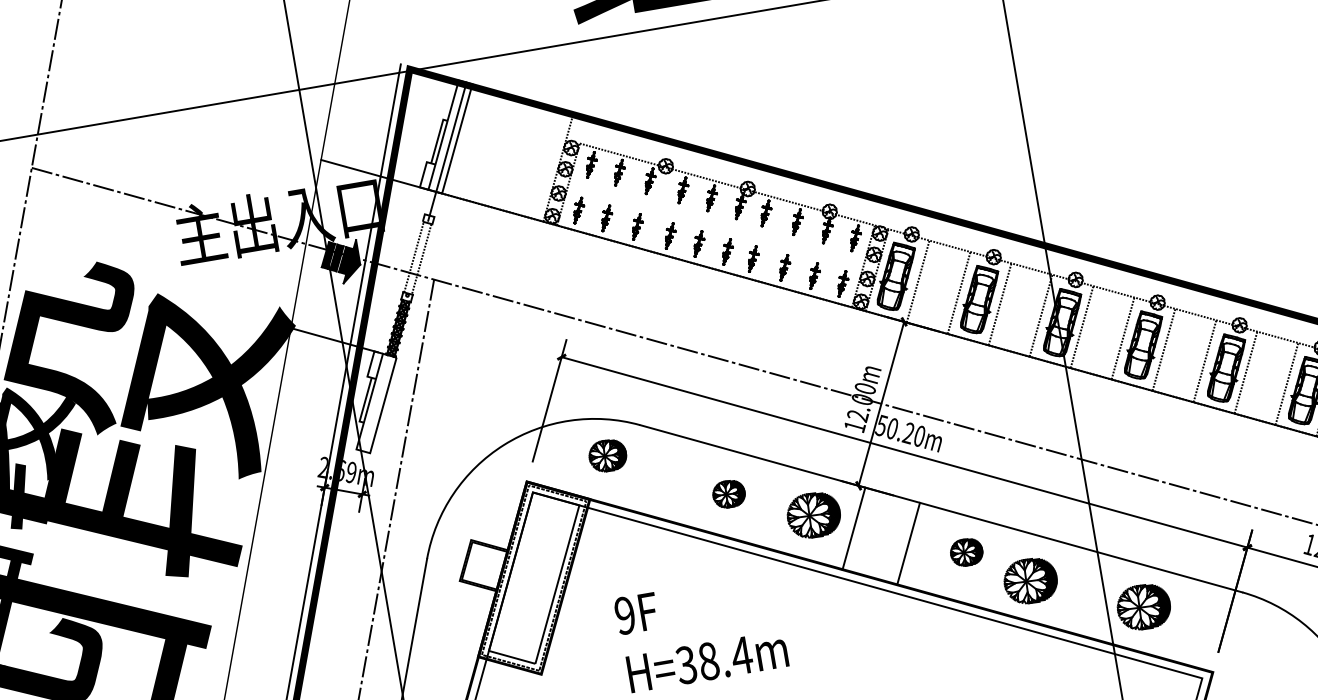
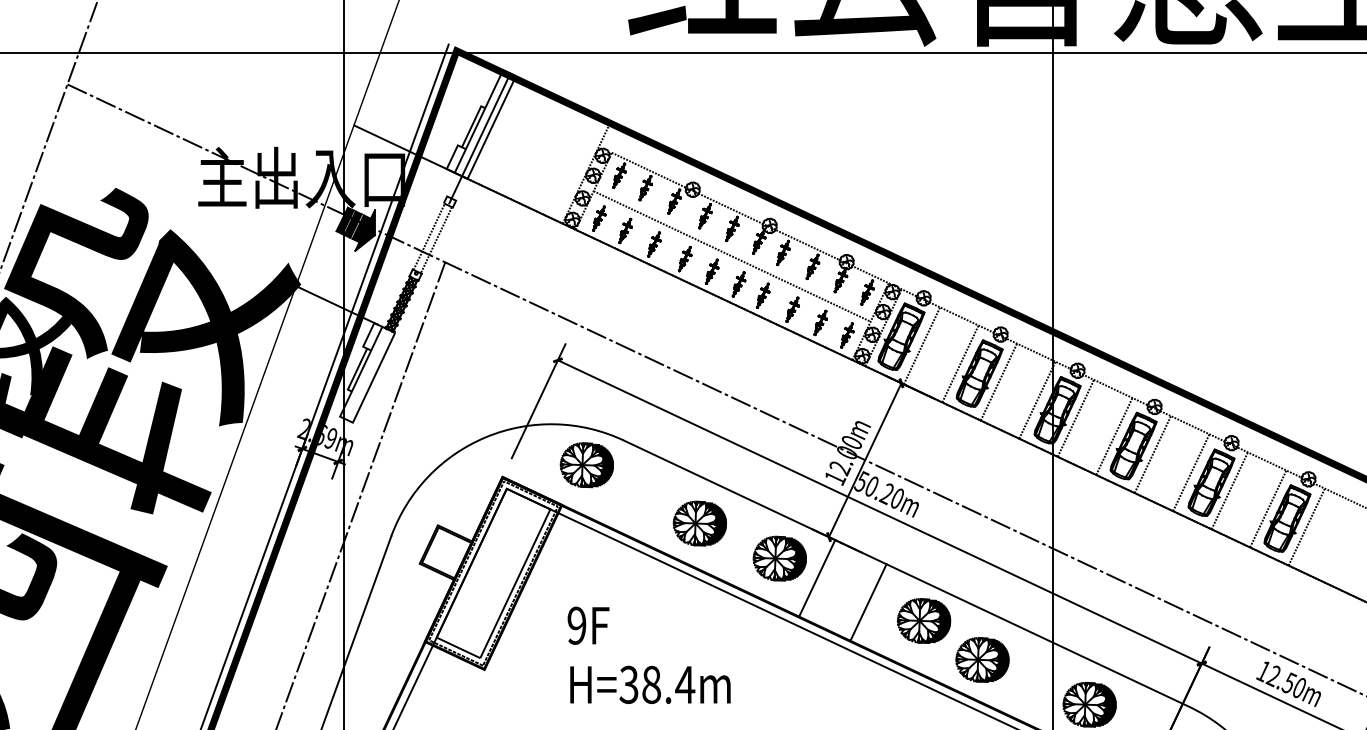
line: (715, 225) -> (731, 256), added
part: (607, 456) -> (586, 465), size x1.43
part: (728, 494) -> (699, 523), size x1.67
part: (966, 551) -> (924, 620), size x1.67

